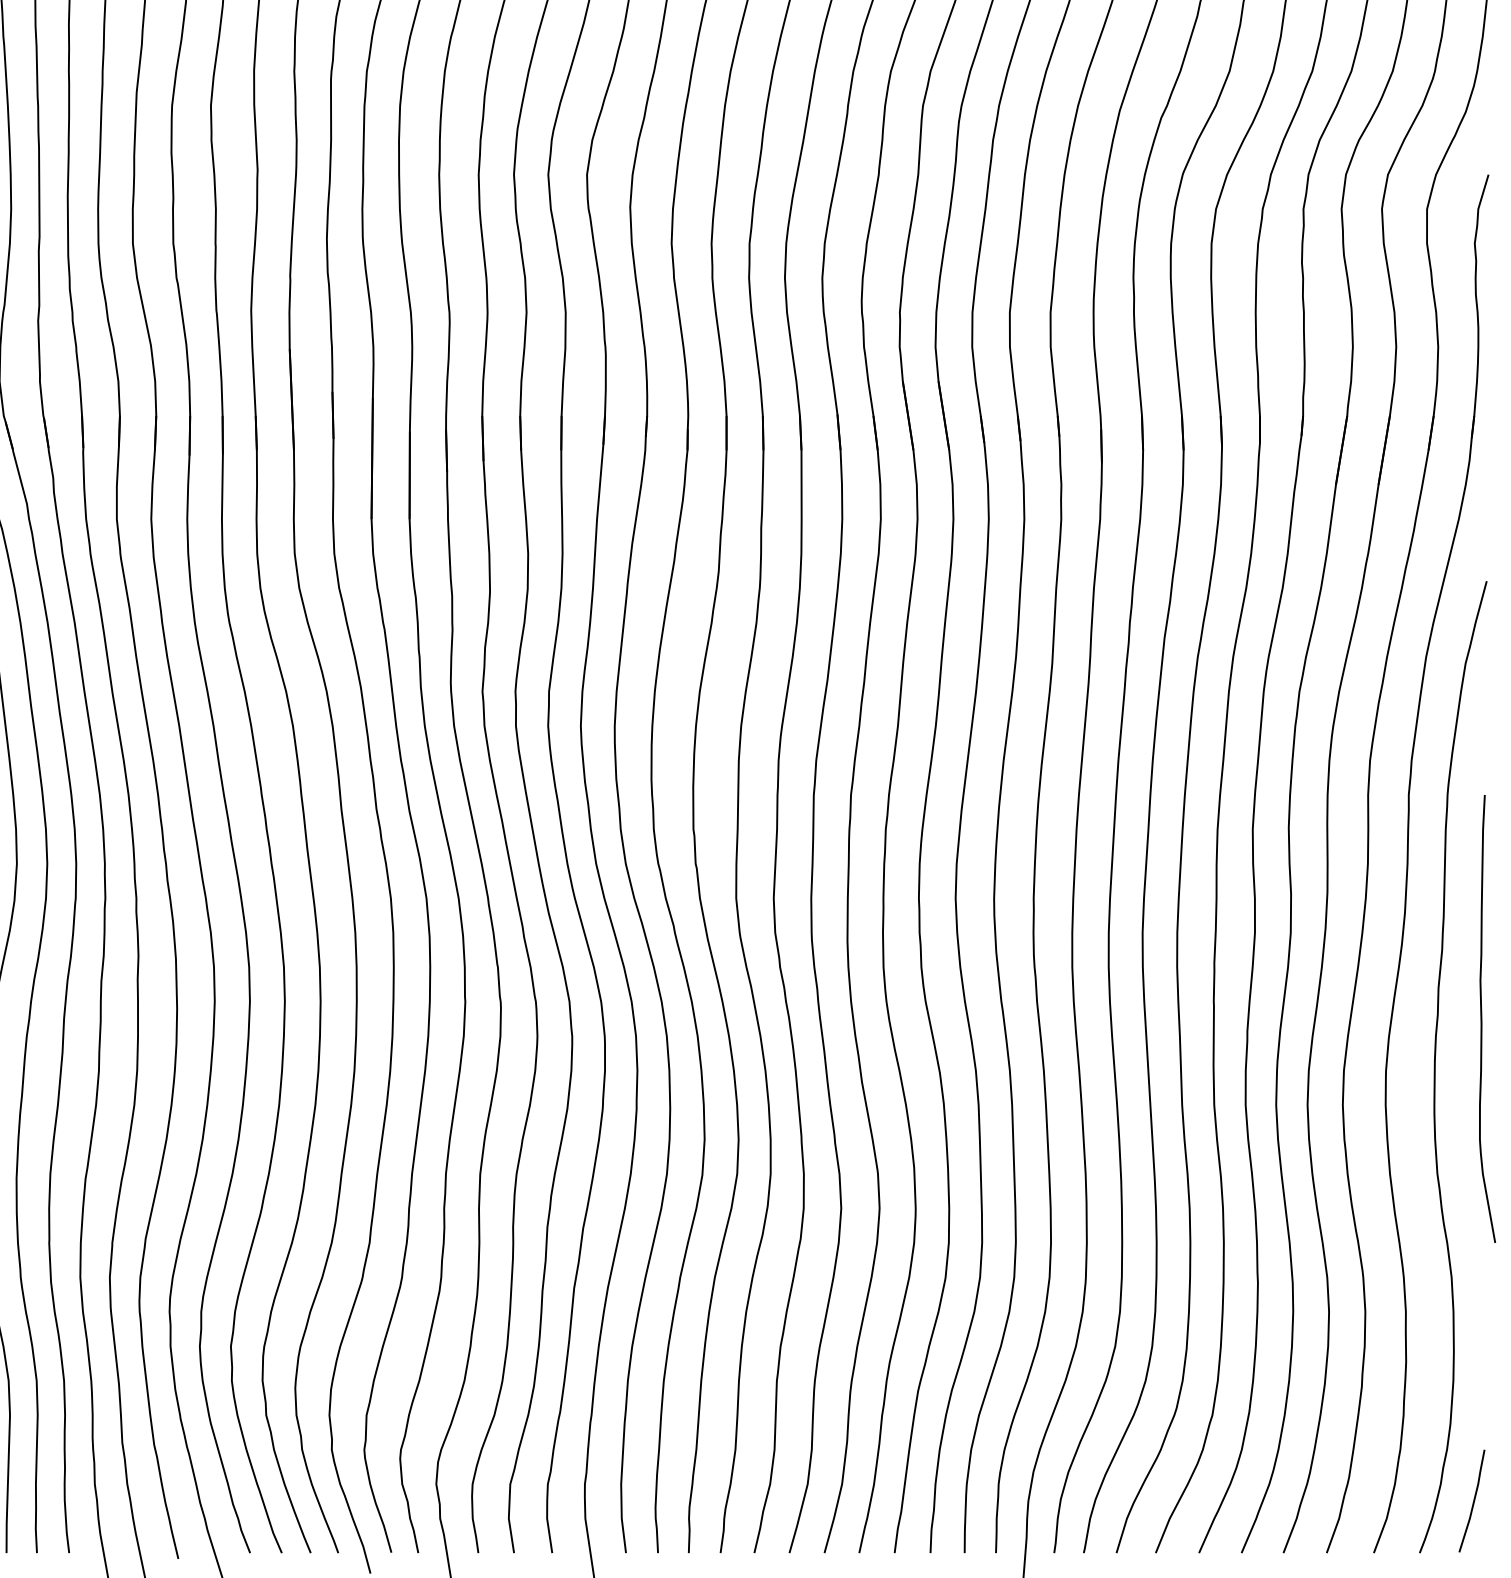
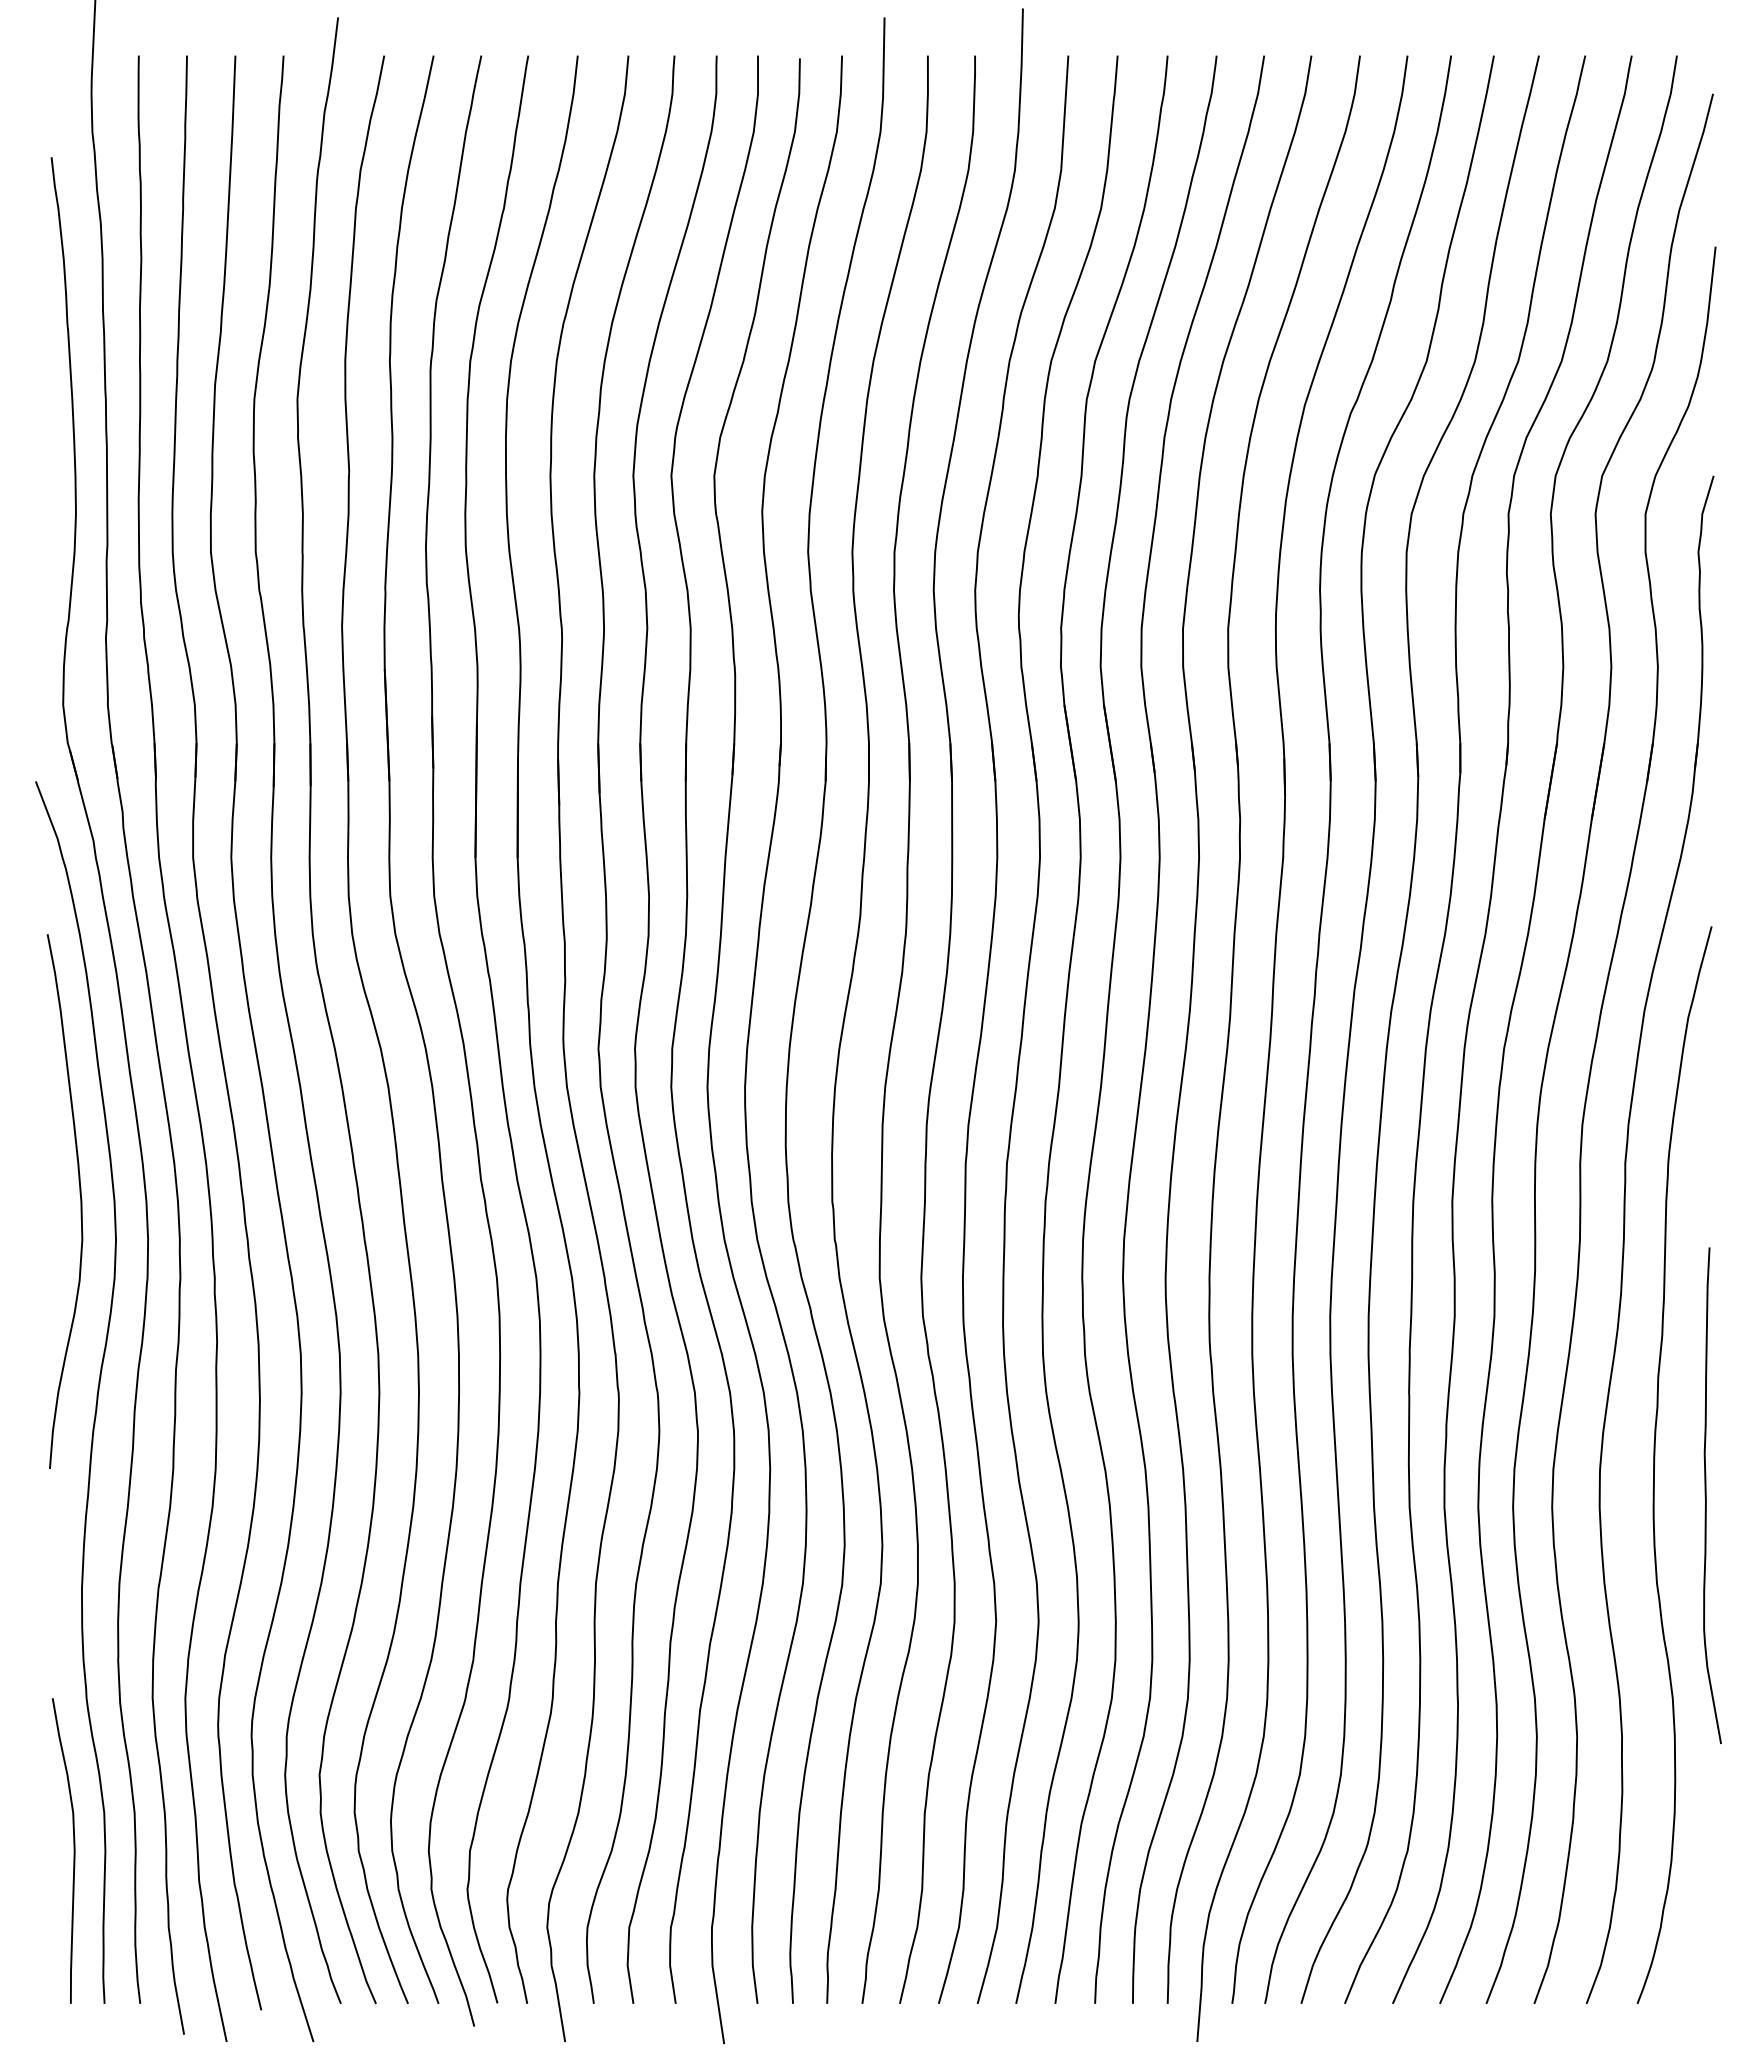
curve: (1482, 1018) -> (1706, 1495), moved
line: (1473, 1501) -> (1696, 1946), removed

